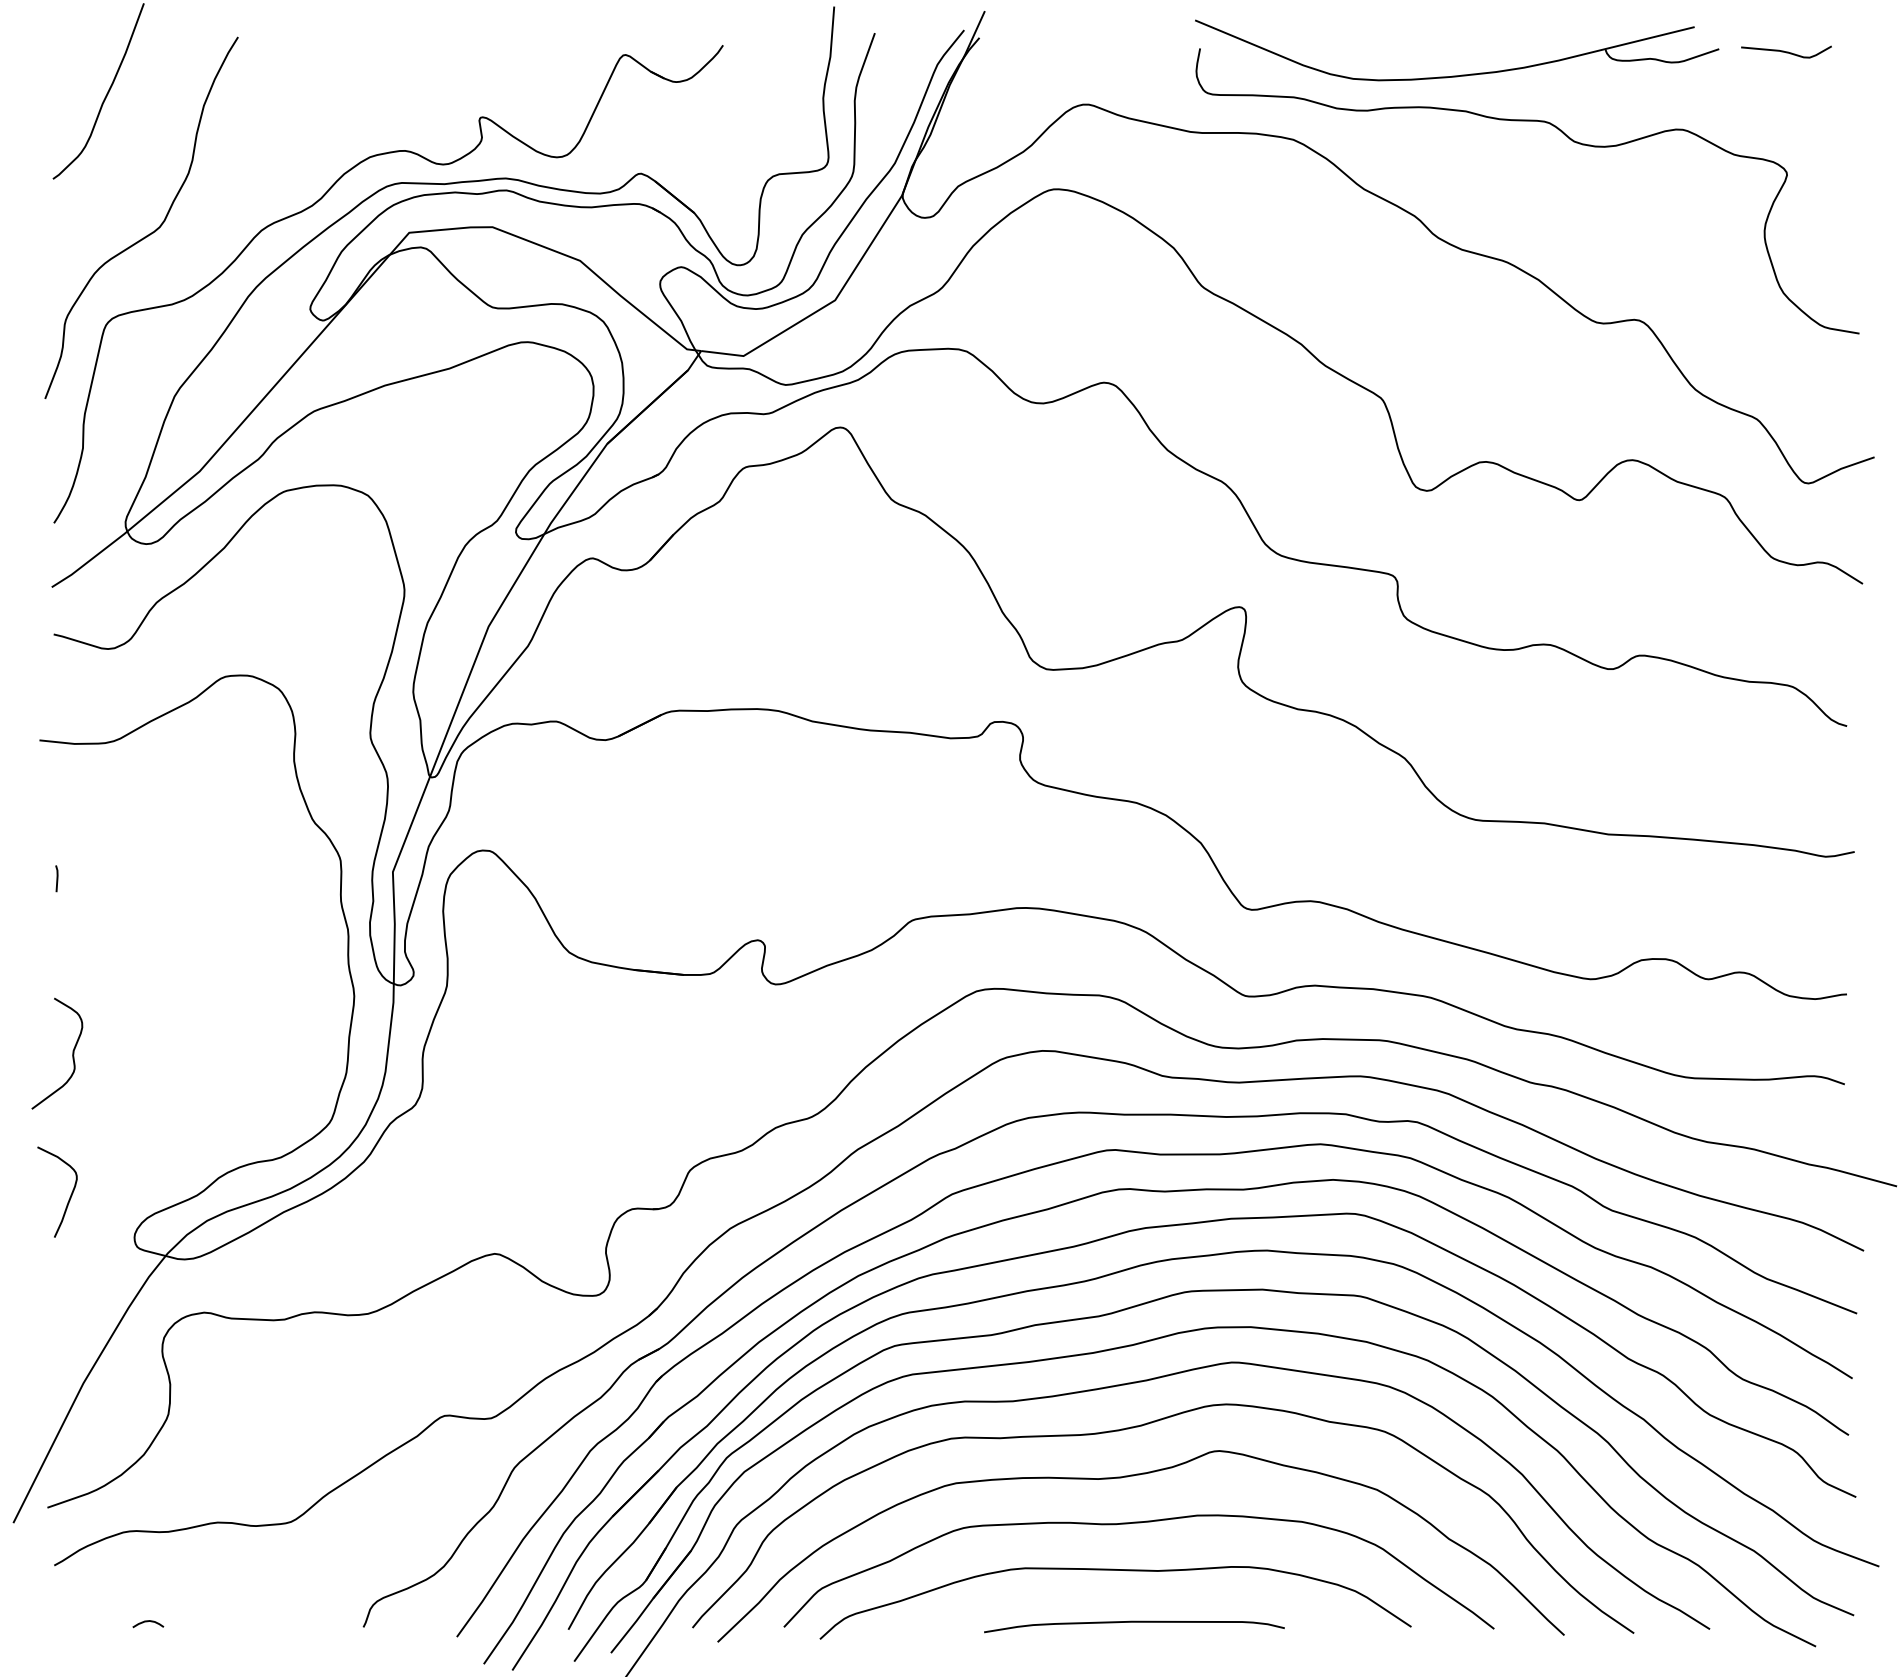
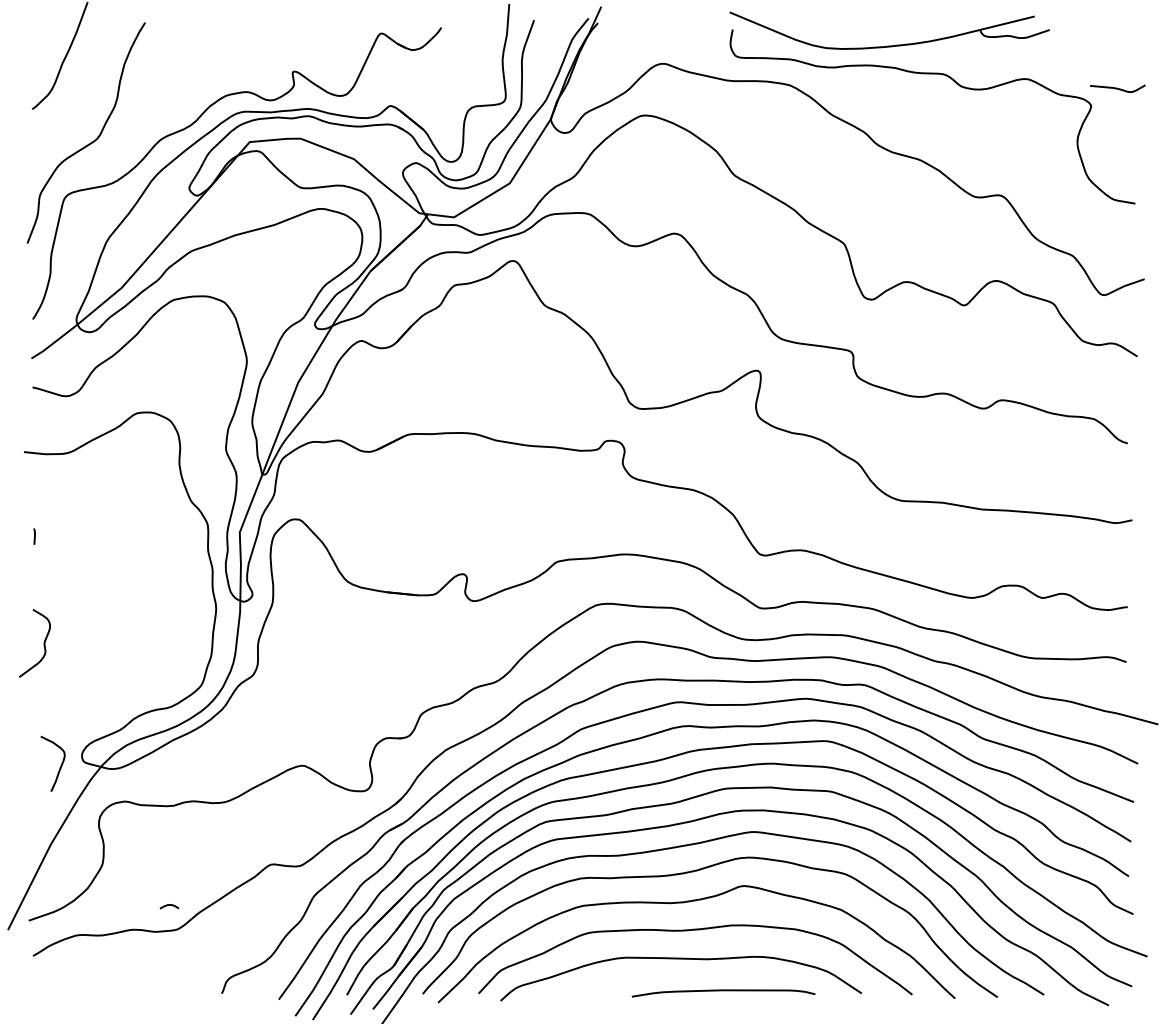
curve: (1785, 51) -> (1117, 88), moved
curve: (68, 1197) -> (59, 767), moved
curve: (148, 1622) -> (169, 905), moved
curve: (1134, 1623) -> (723, 991), moved

